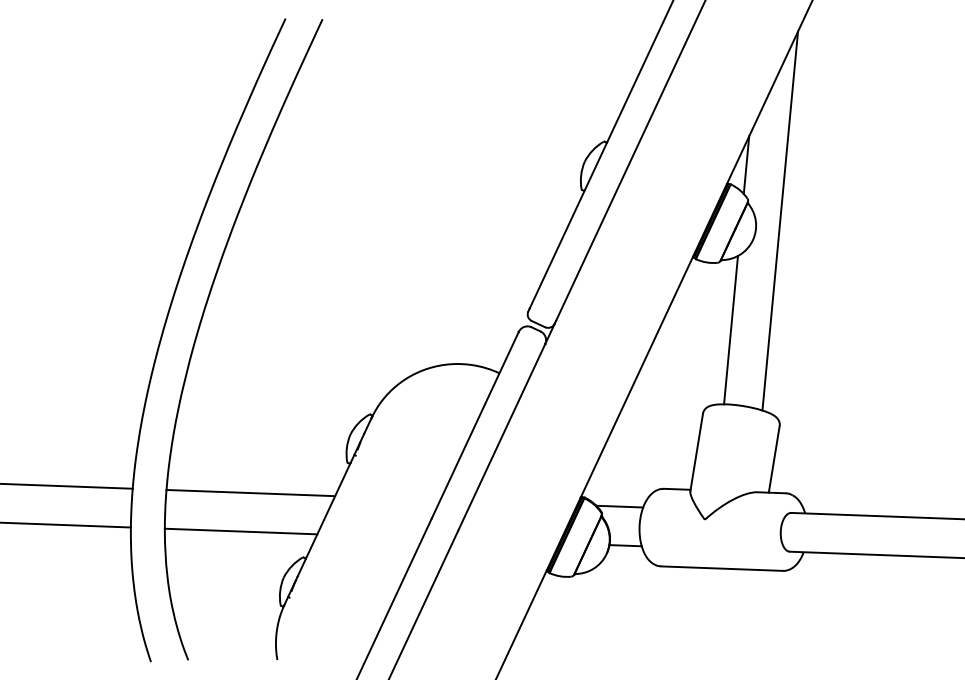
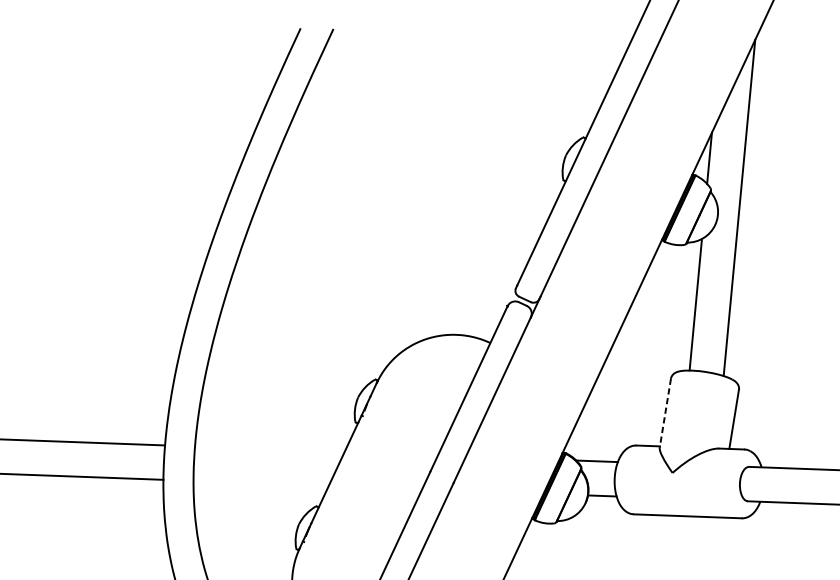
line: (696, 453) -> (665, 414), solid -> dashed
line: (250, 492) -> (269, 448), removed
line: (240, 531) -> (260, 483), removed

